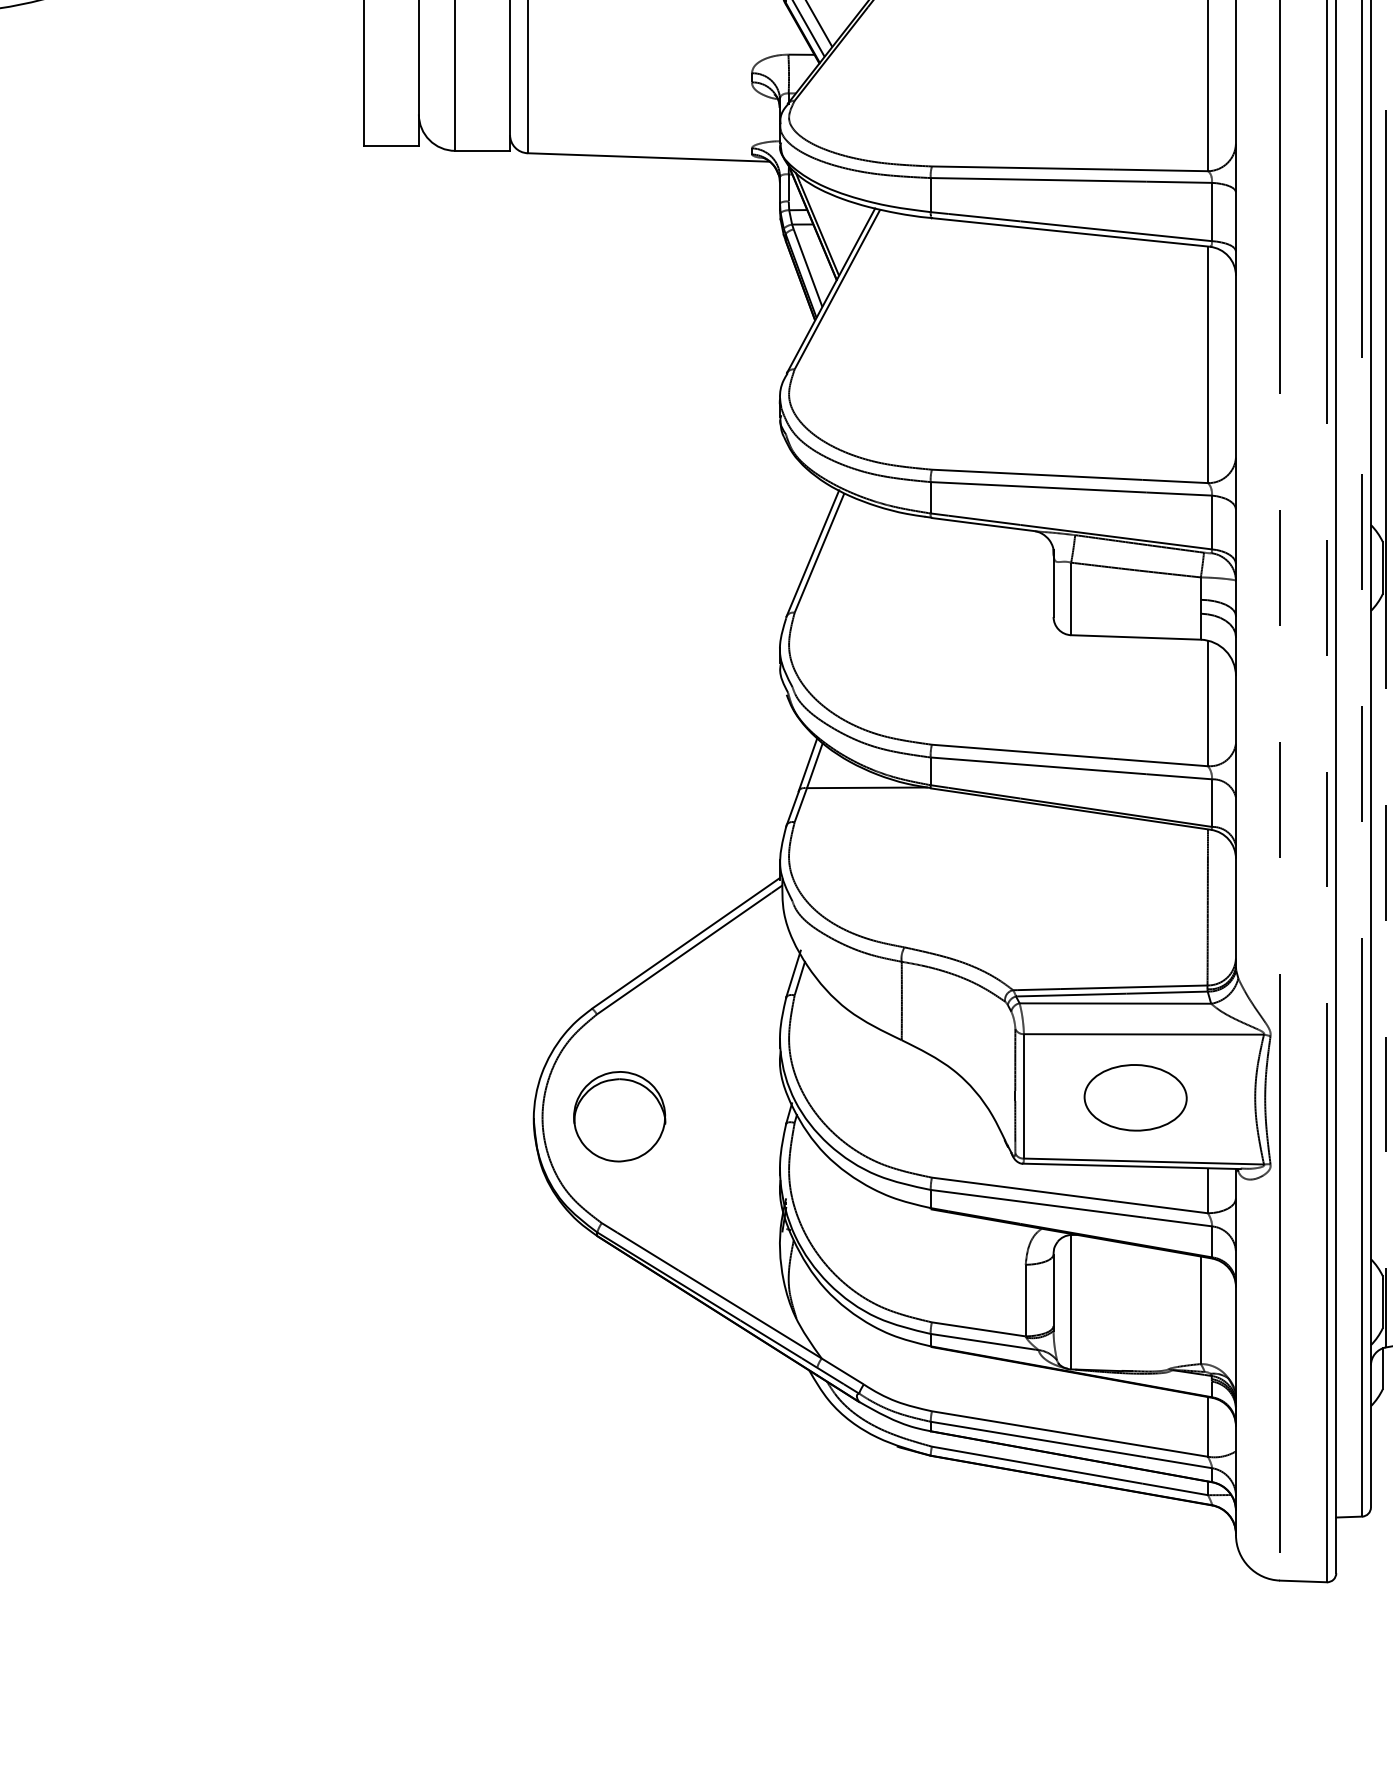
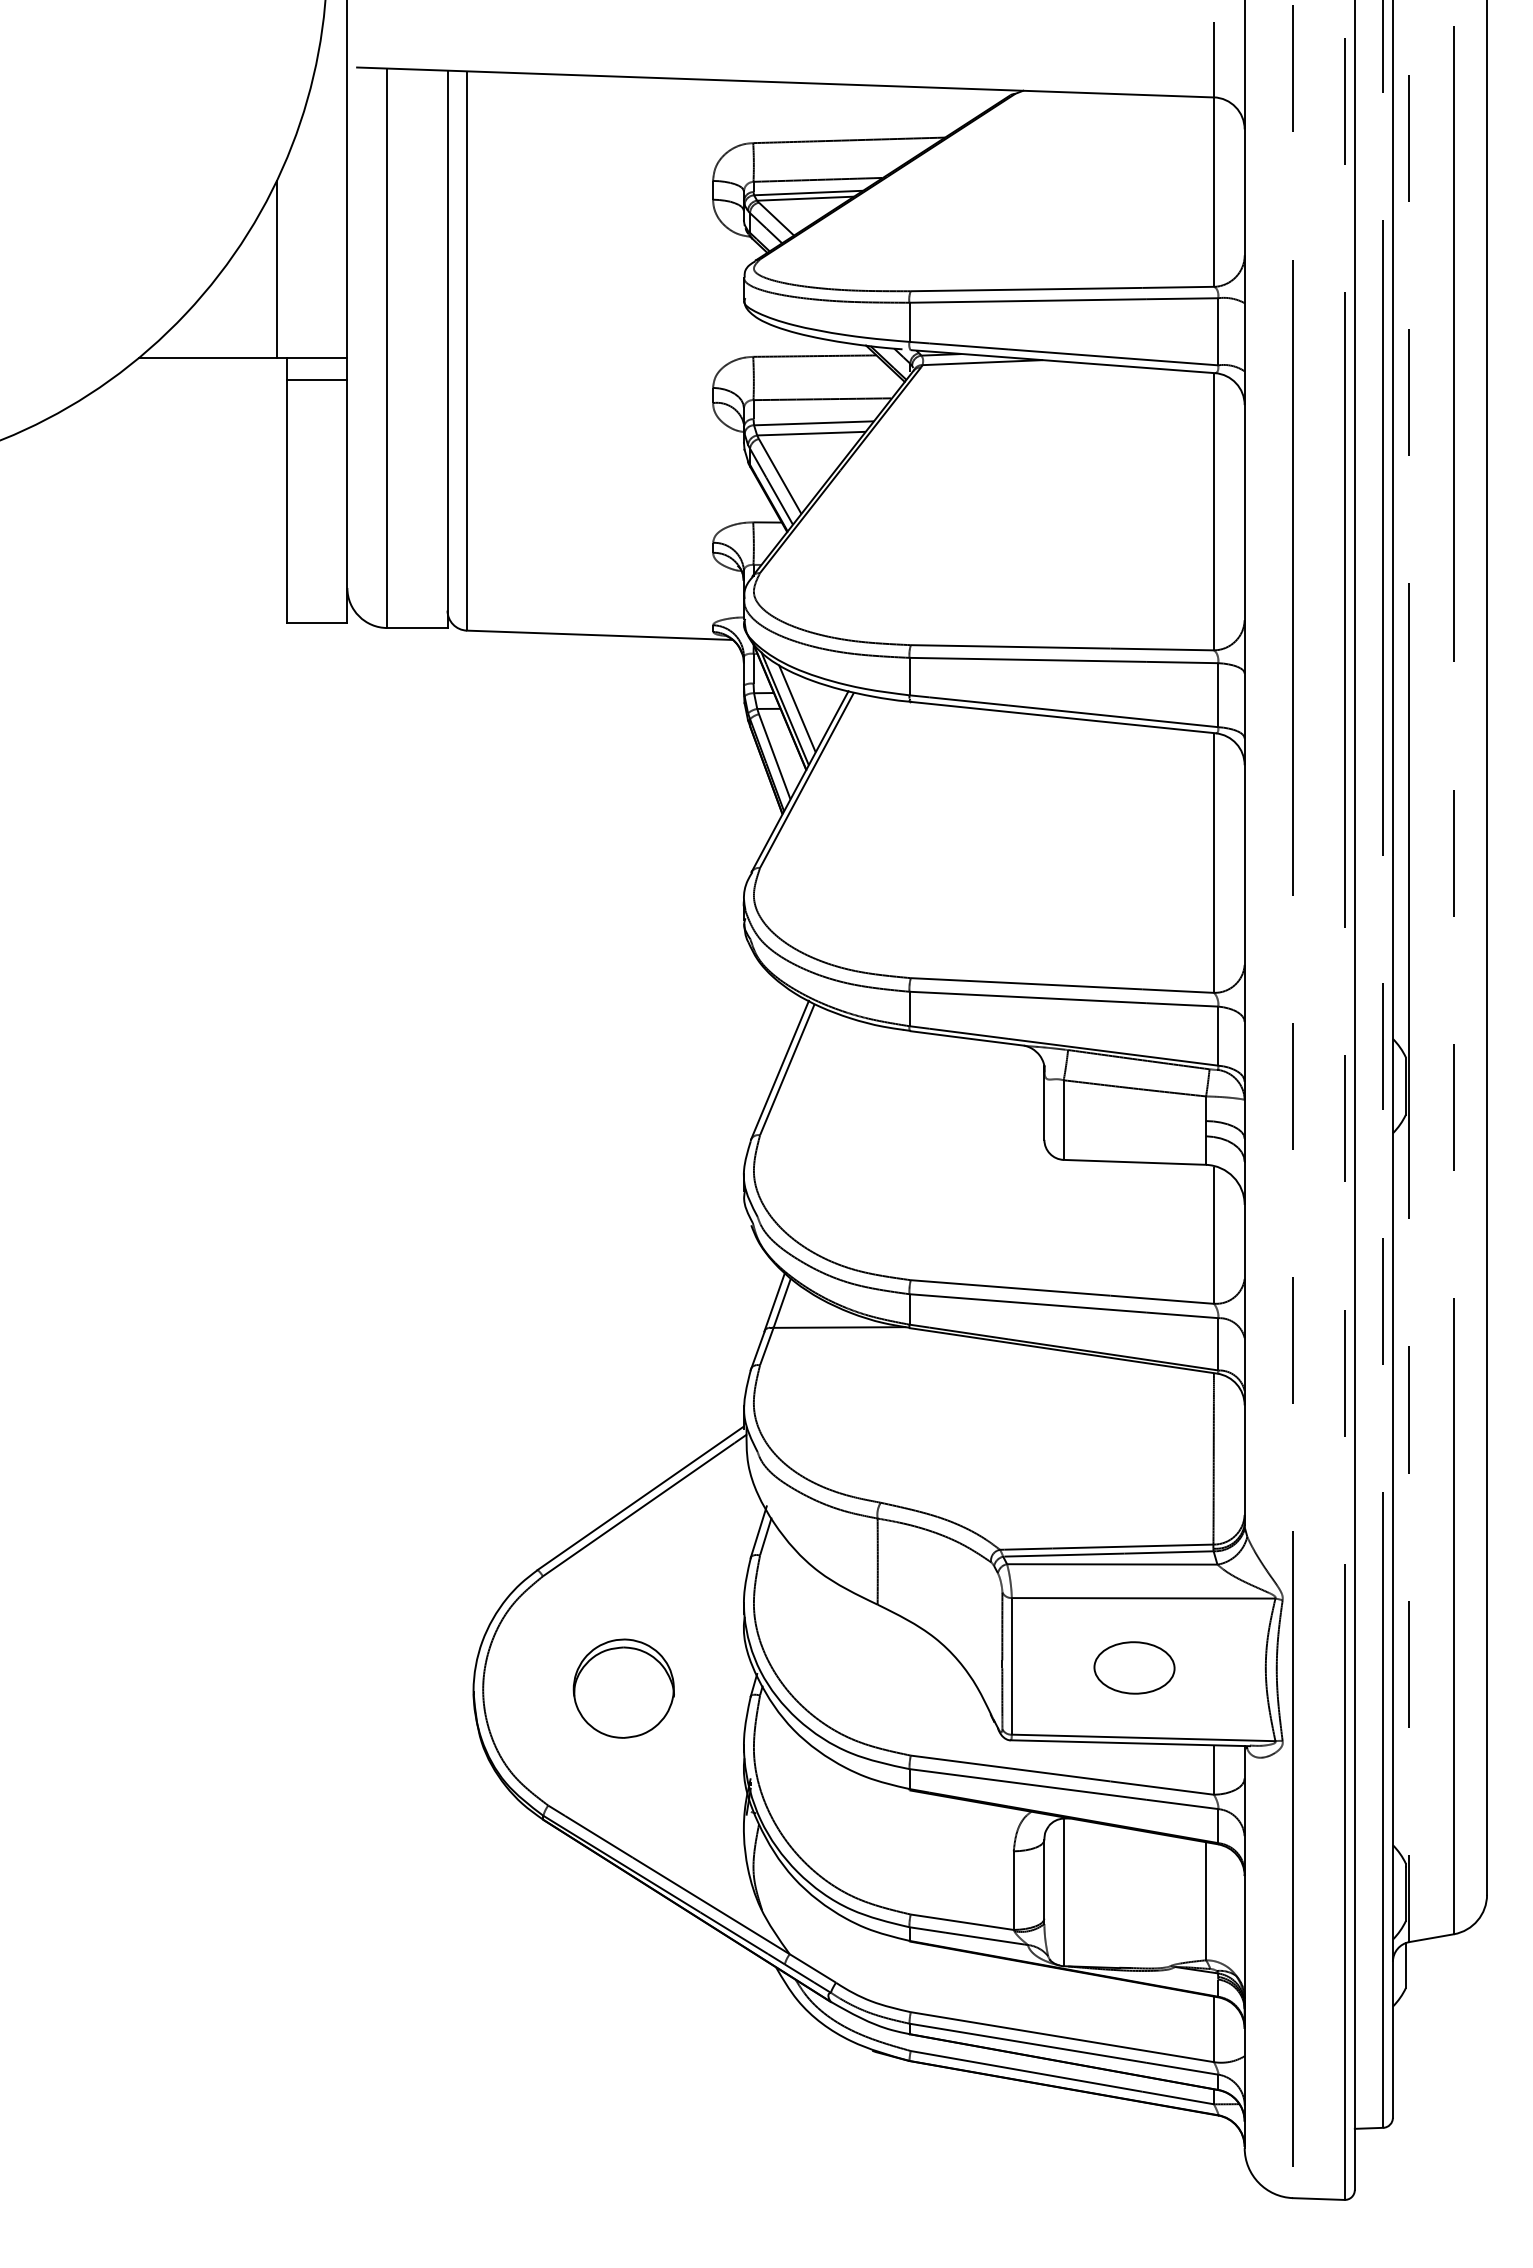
line: (827, 224) -> (796, 708), added
part: (1135, 1097) -> (1134, 1667), size x0.71
part: (619, 1116) -> (623, 1688), moved

